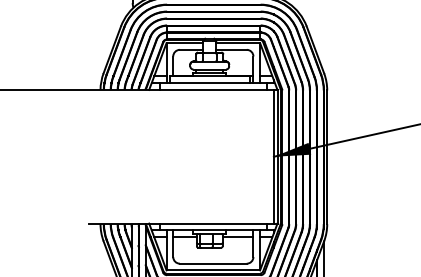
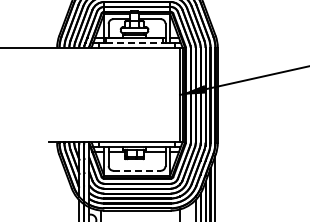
line: (211, 82) -> (135, 42), solid -> dashed
line: (213, 263) -> (137, 170), solid -> dashed

